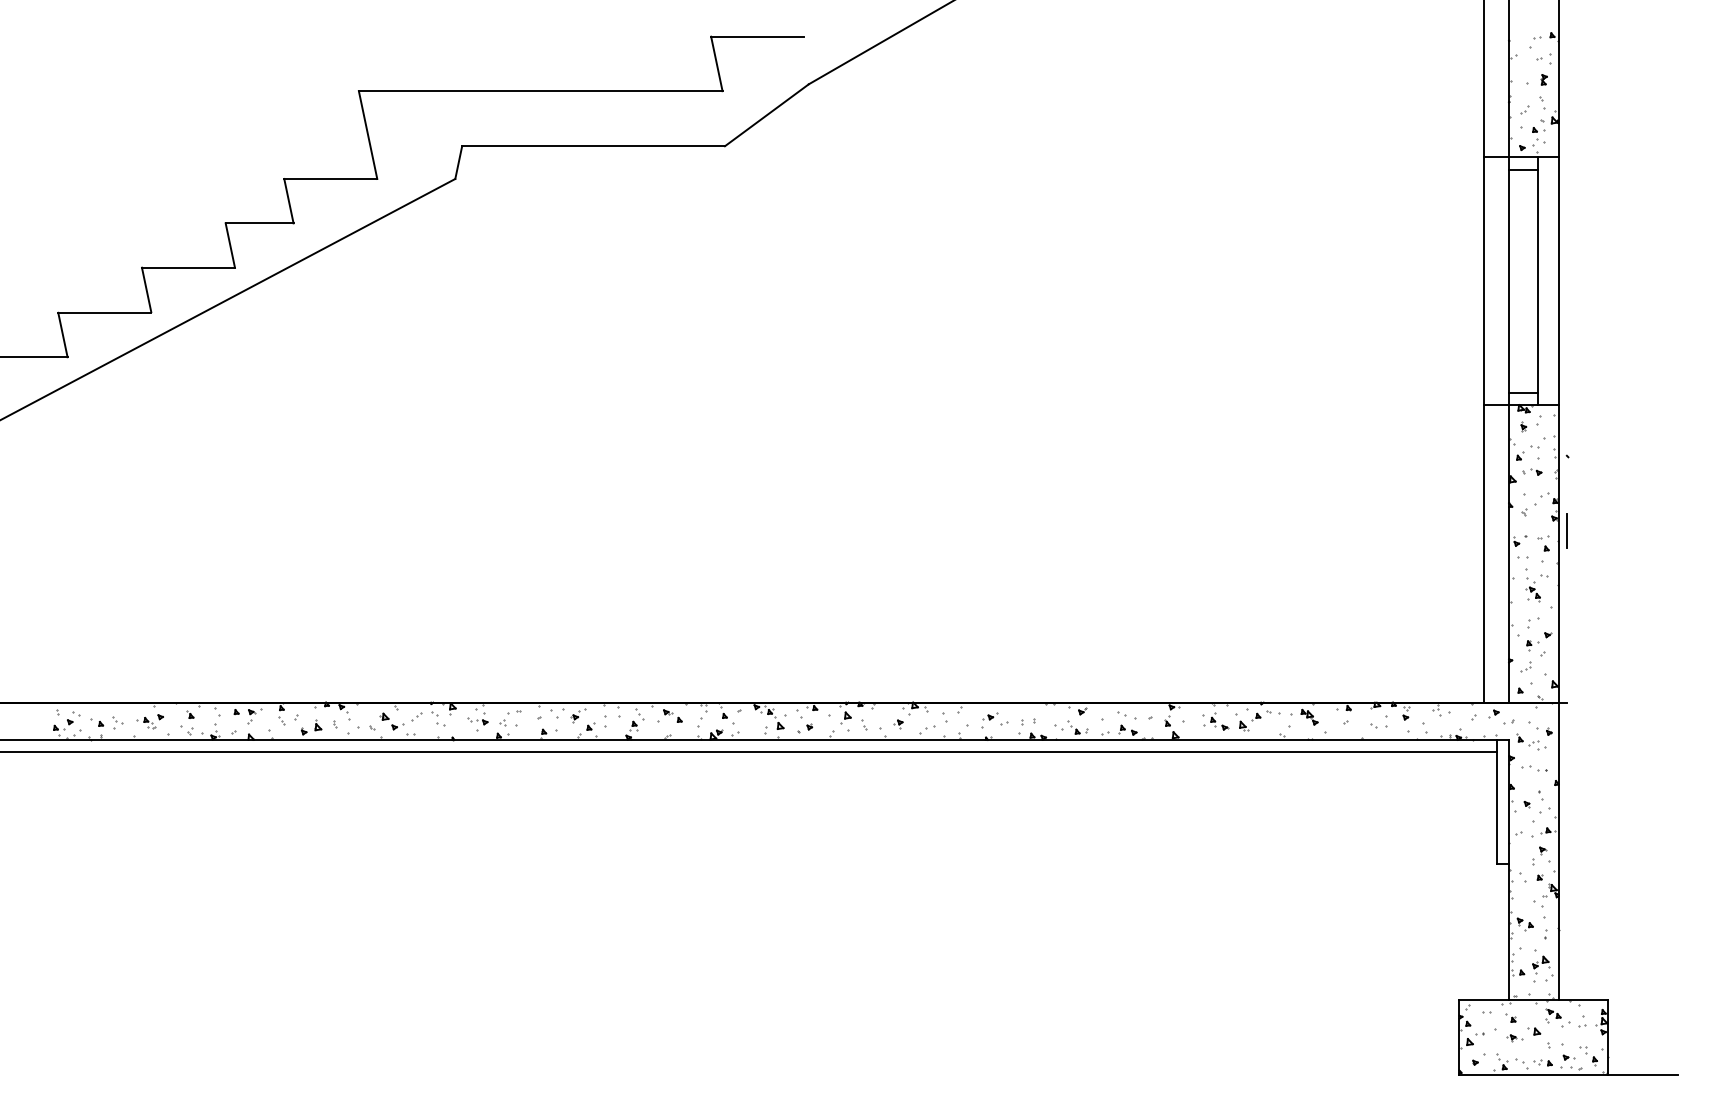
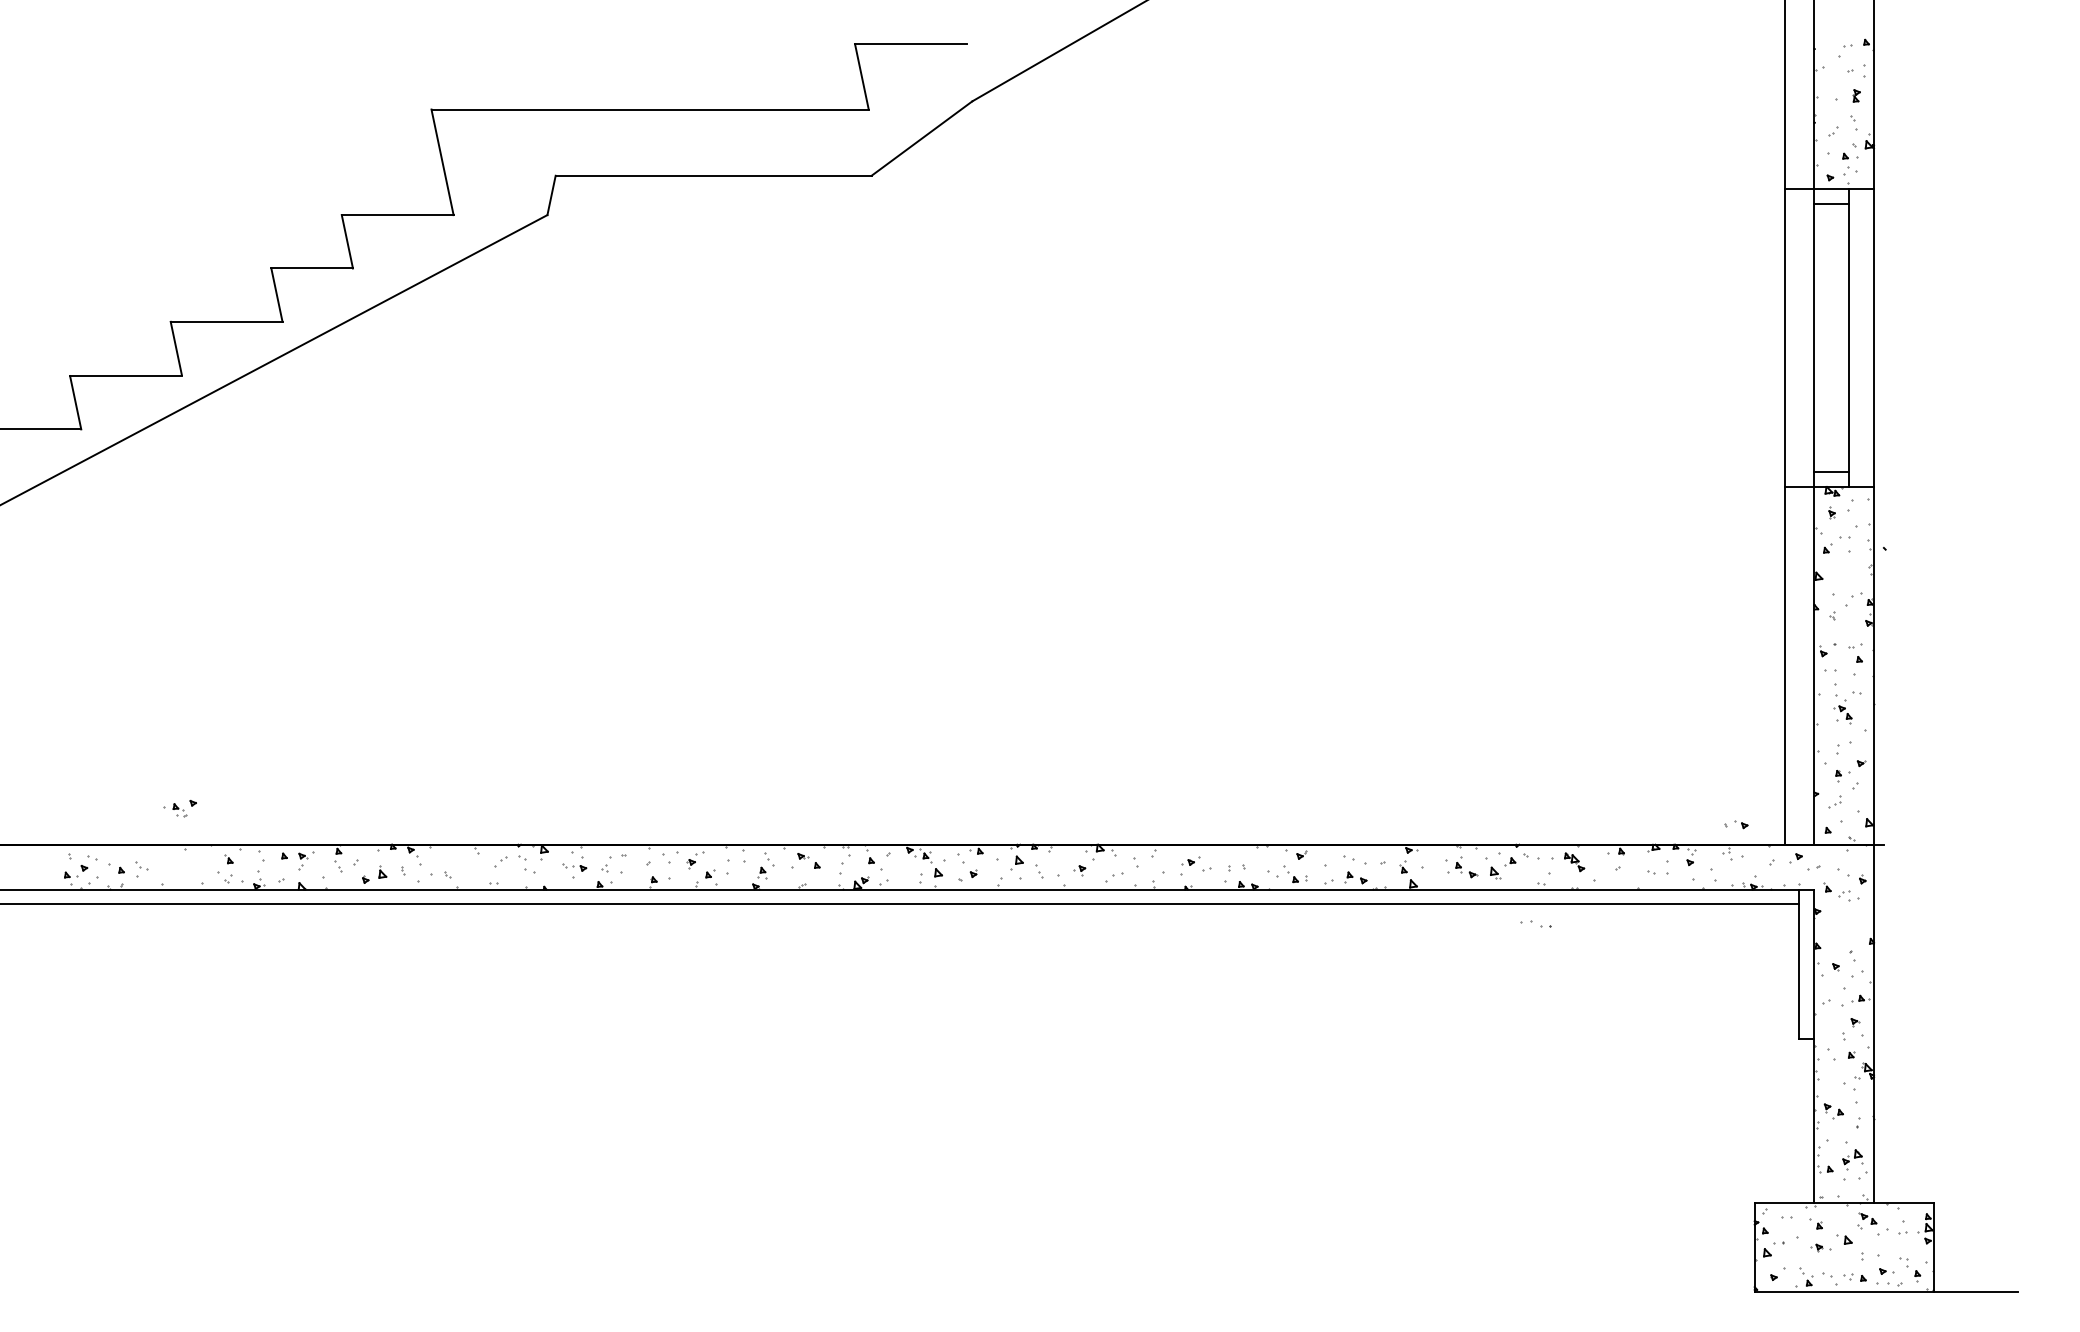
part: (1532, 471) -> (1736, 824), moved
line: (1566, 531) -> (1883, 638), removed
part: (149, 721) -> (179, 808), moved
part: (391, 721) -> (470, 867), removed
part: (1534, 768) -> (1535, 923), moved

